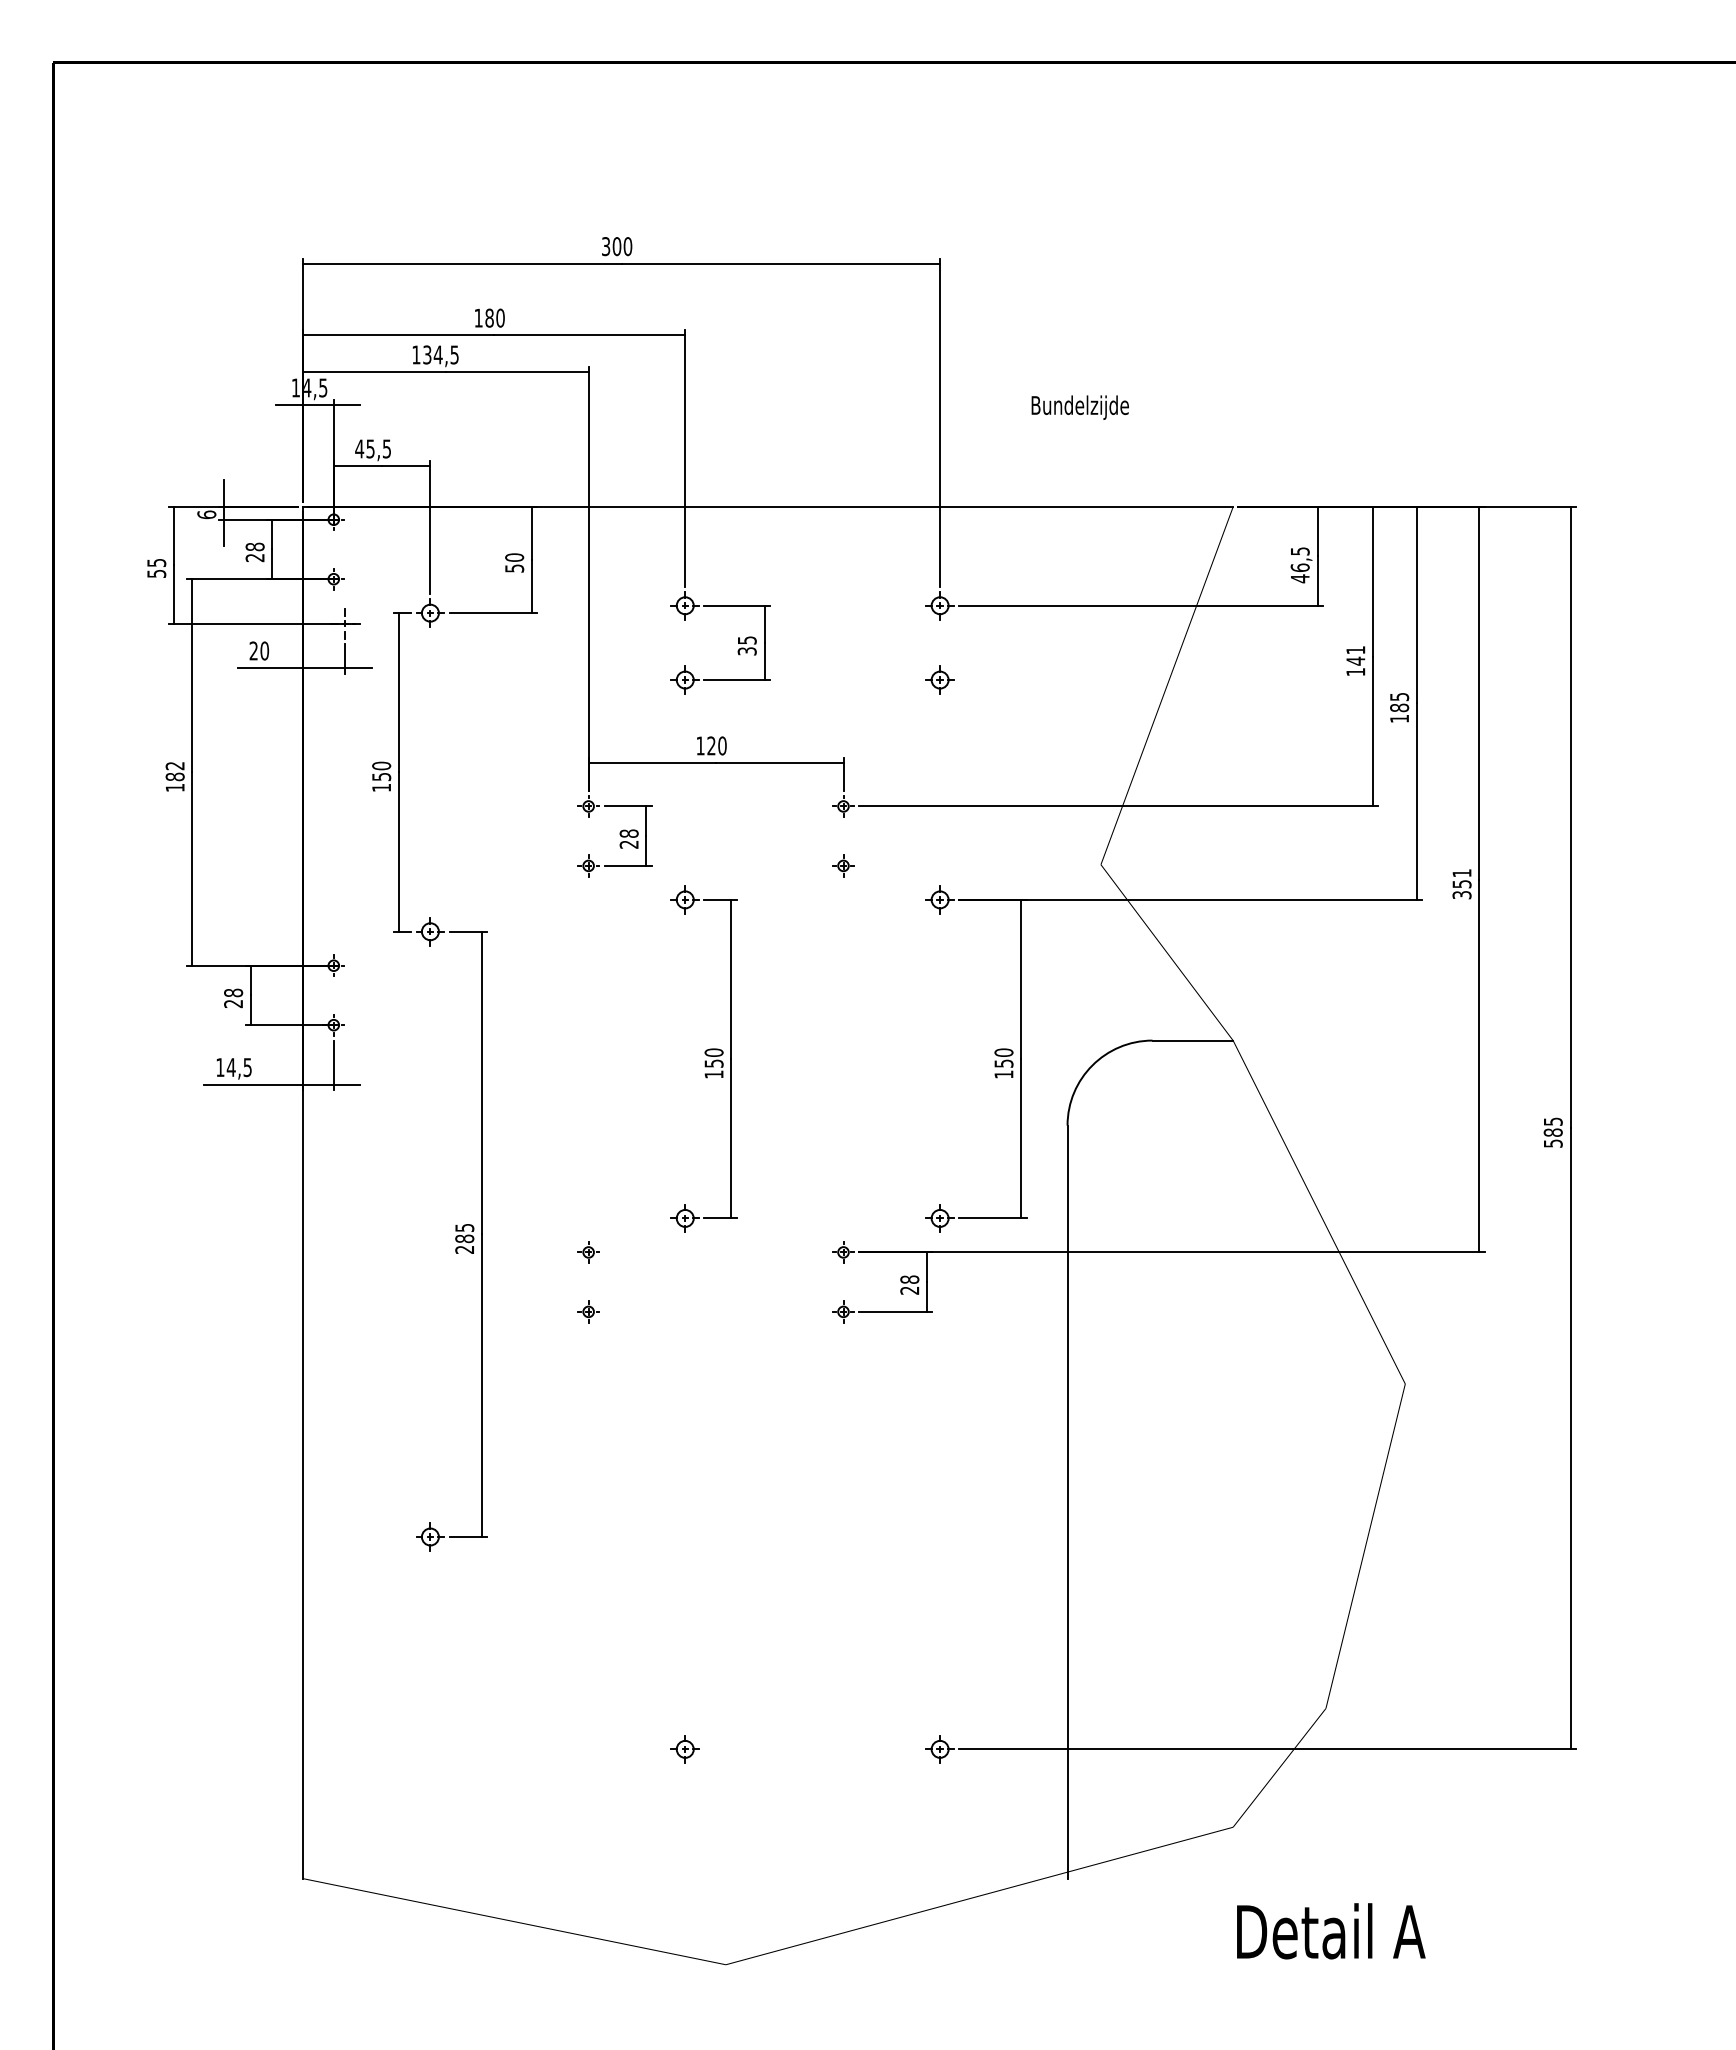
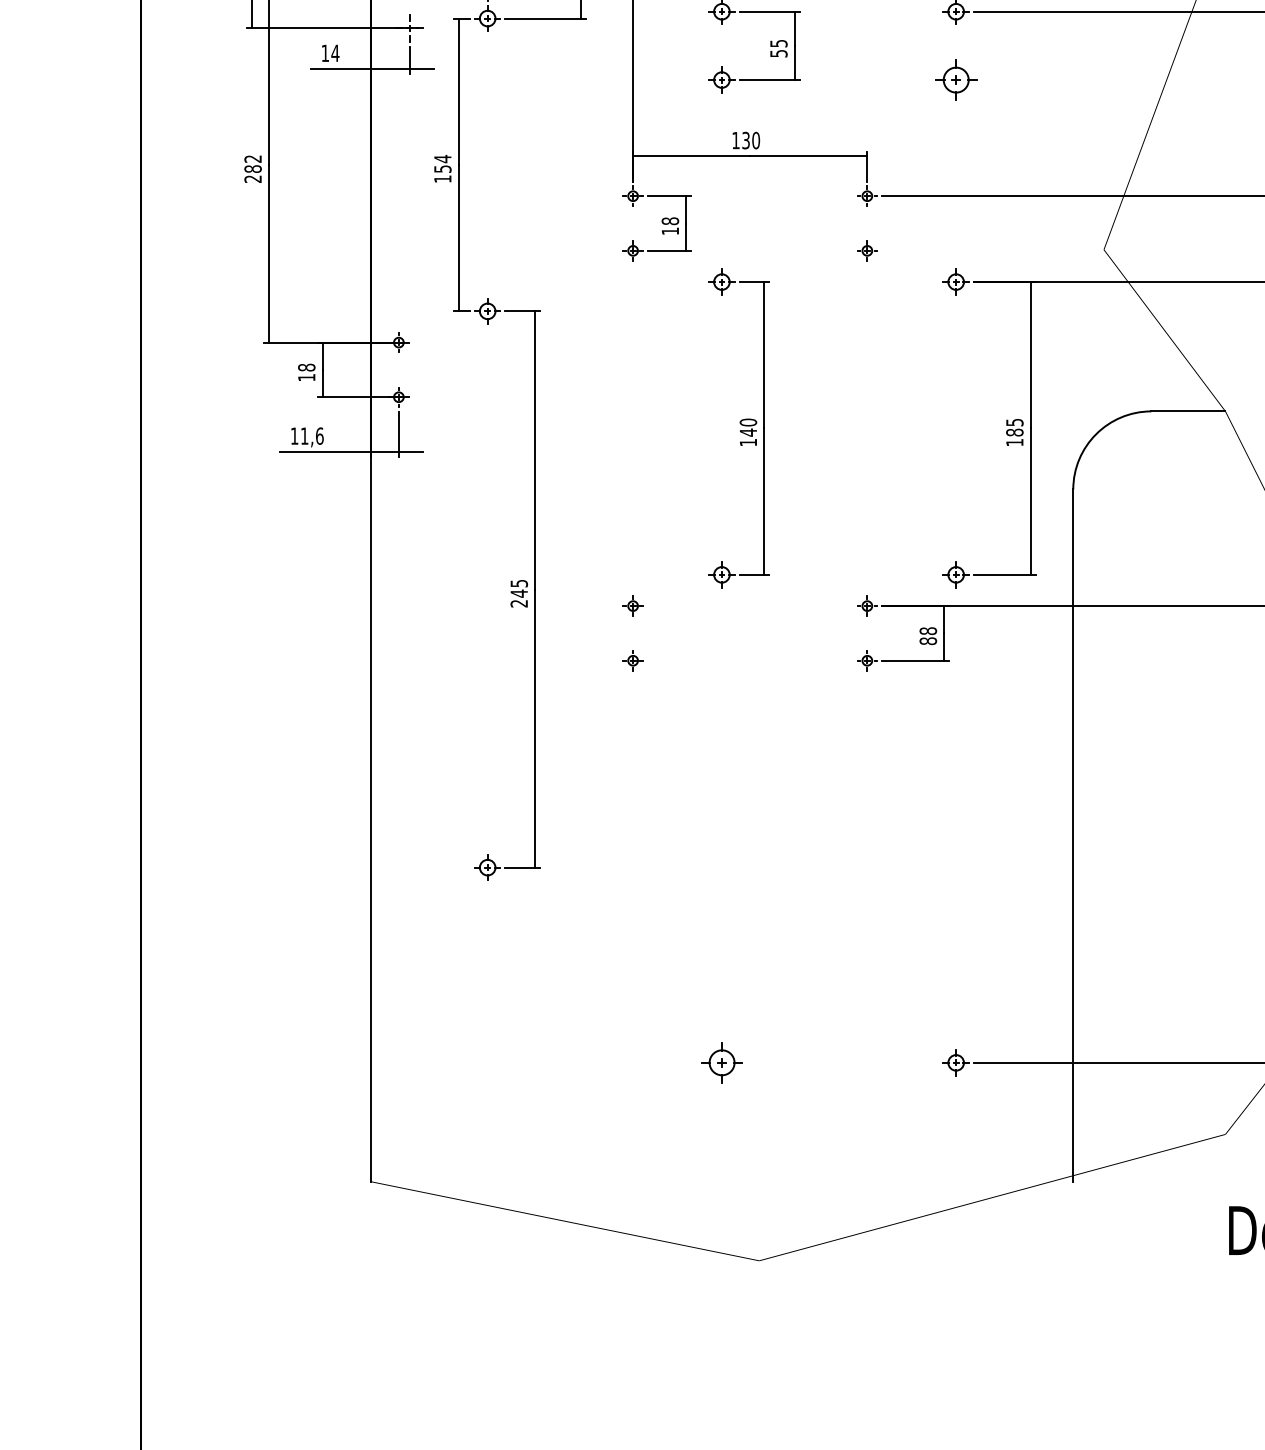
text: (259, 650) -> (330, 52), 20 -> 14
text: (746, 651) -> (778, 53), 35 -> 55
part: (939, 679) -> (955, 79), size x1.6
text: (711, 745) -> (746, 140), 120 -> 130
text: (381, 765) -> (442, 158), 150 -> 154
text: (174, 788) -> (252, 179), 182 -> 282
text: (628, 844) -> (669, 231), 28 -> 18
text: (233, 1004) -> (306, 378), 28 -> 18
text: (1003, 1057) -> (1014, 426), 150 -> 185
text: (713, 1063) -> (747, 432), 150 -> 140
text: (239, 1067) -> (312, 436), 14,5 -> 11,6
text: (464, 1238) -> (519, 593), 285 -> 245
text: (909, 1290) -> (928, 641), 28 -> 88
part: (684, 1749) -> (721, 1062), size x1.6

